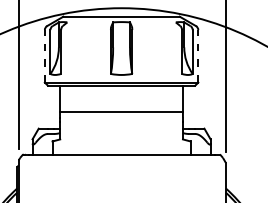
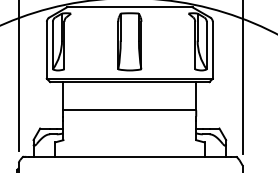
line: (44, 55) -> (46, 49), dashed -> solid
line: (198, 55) -> (213, 49), dashed -> solid

